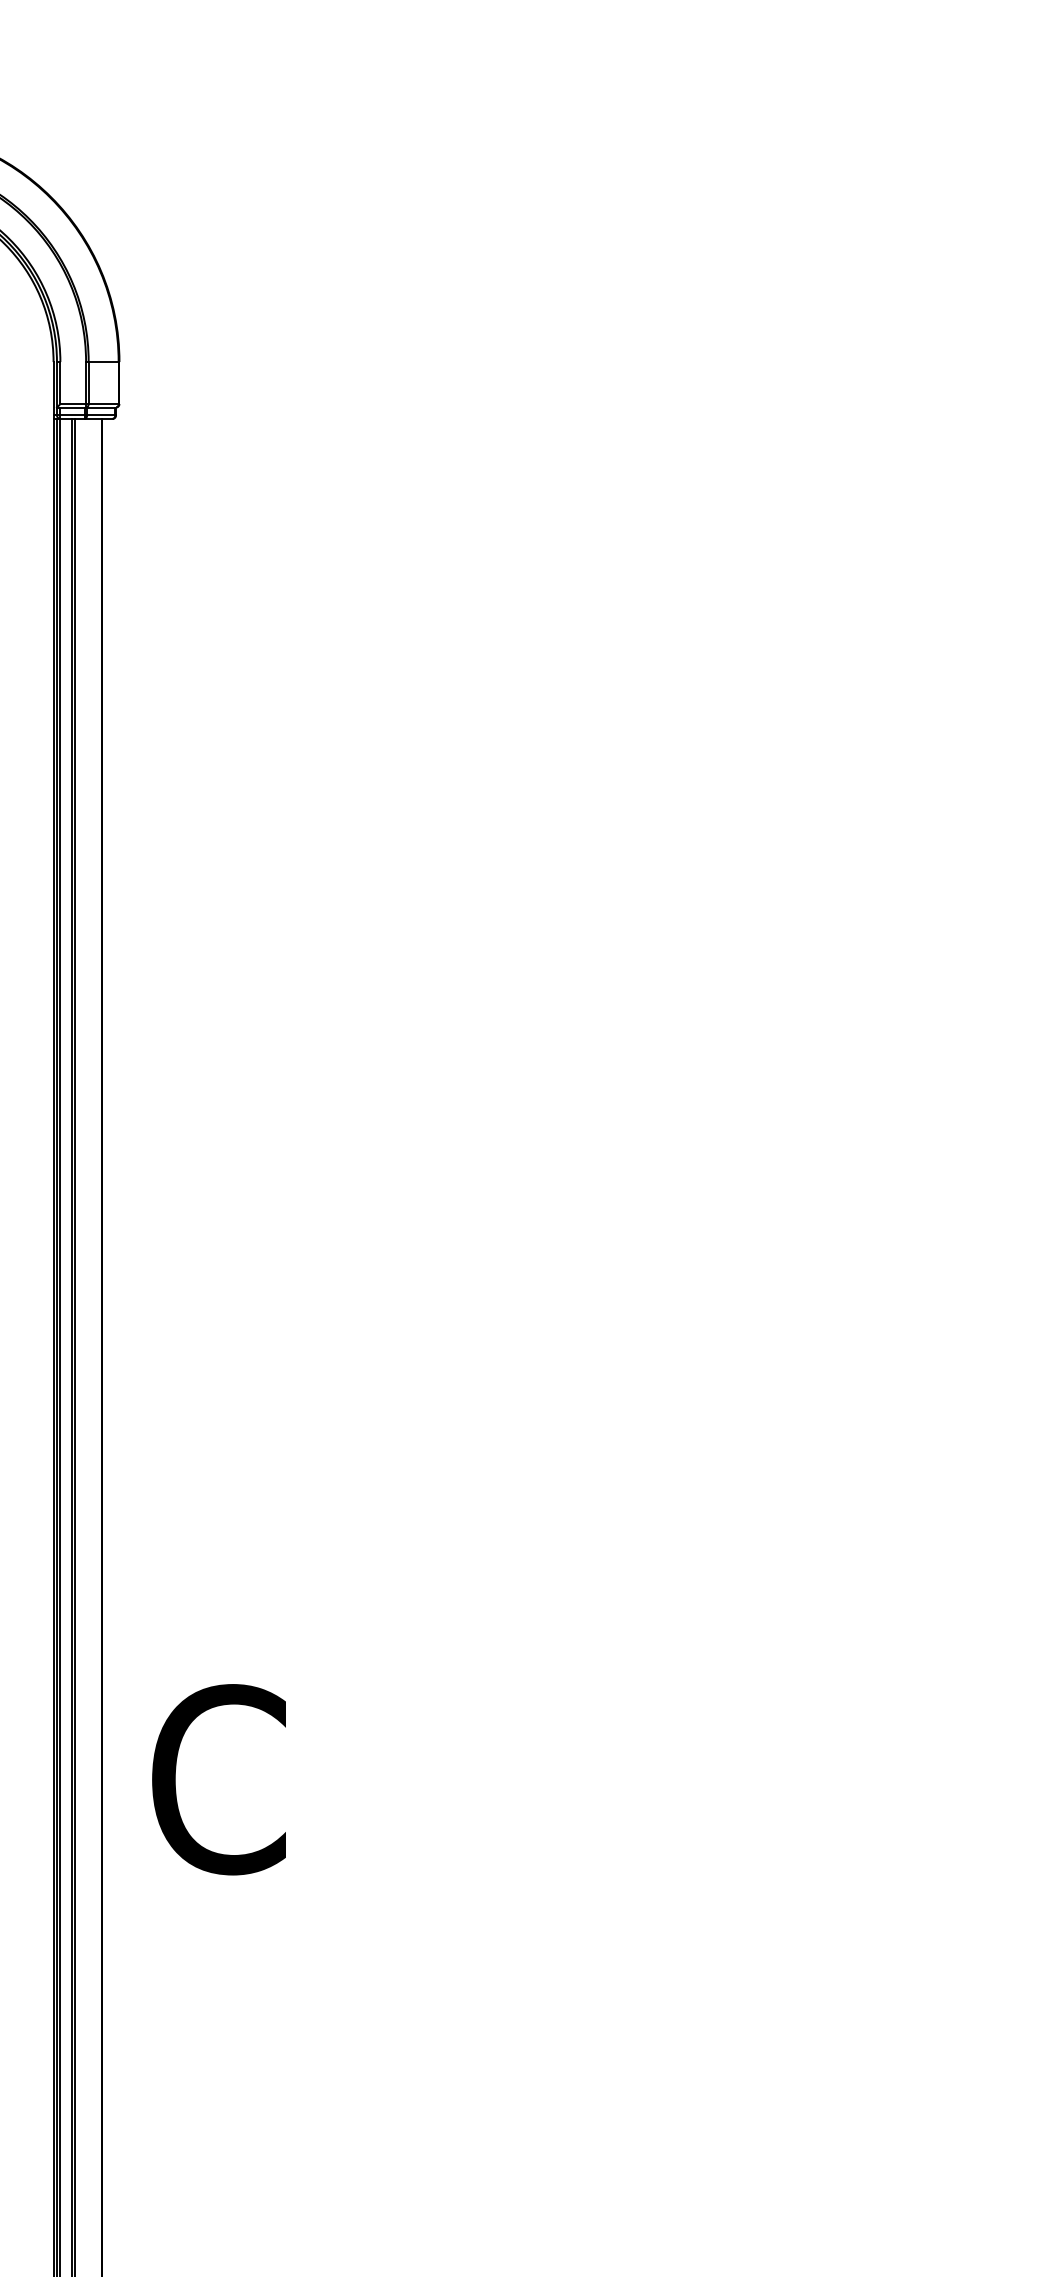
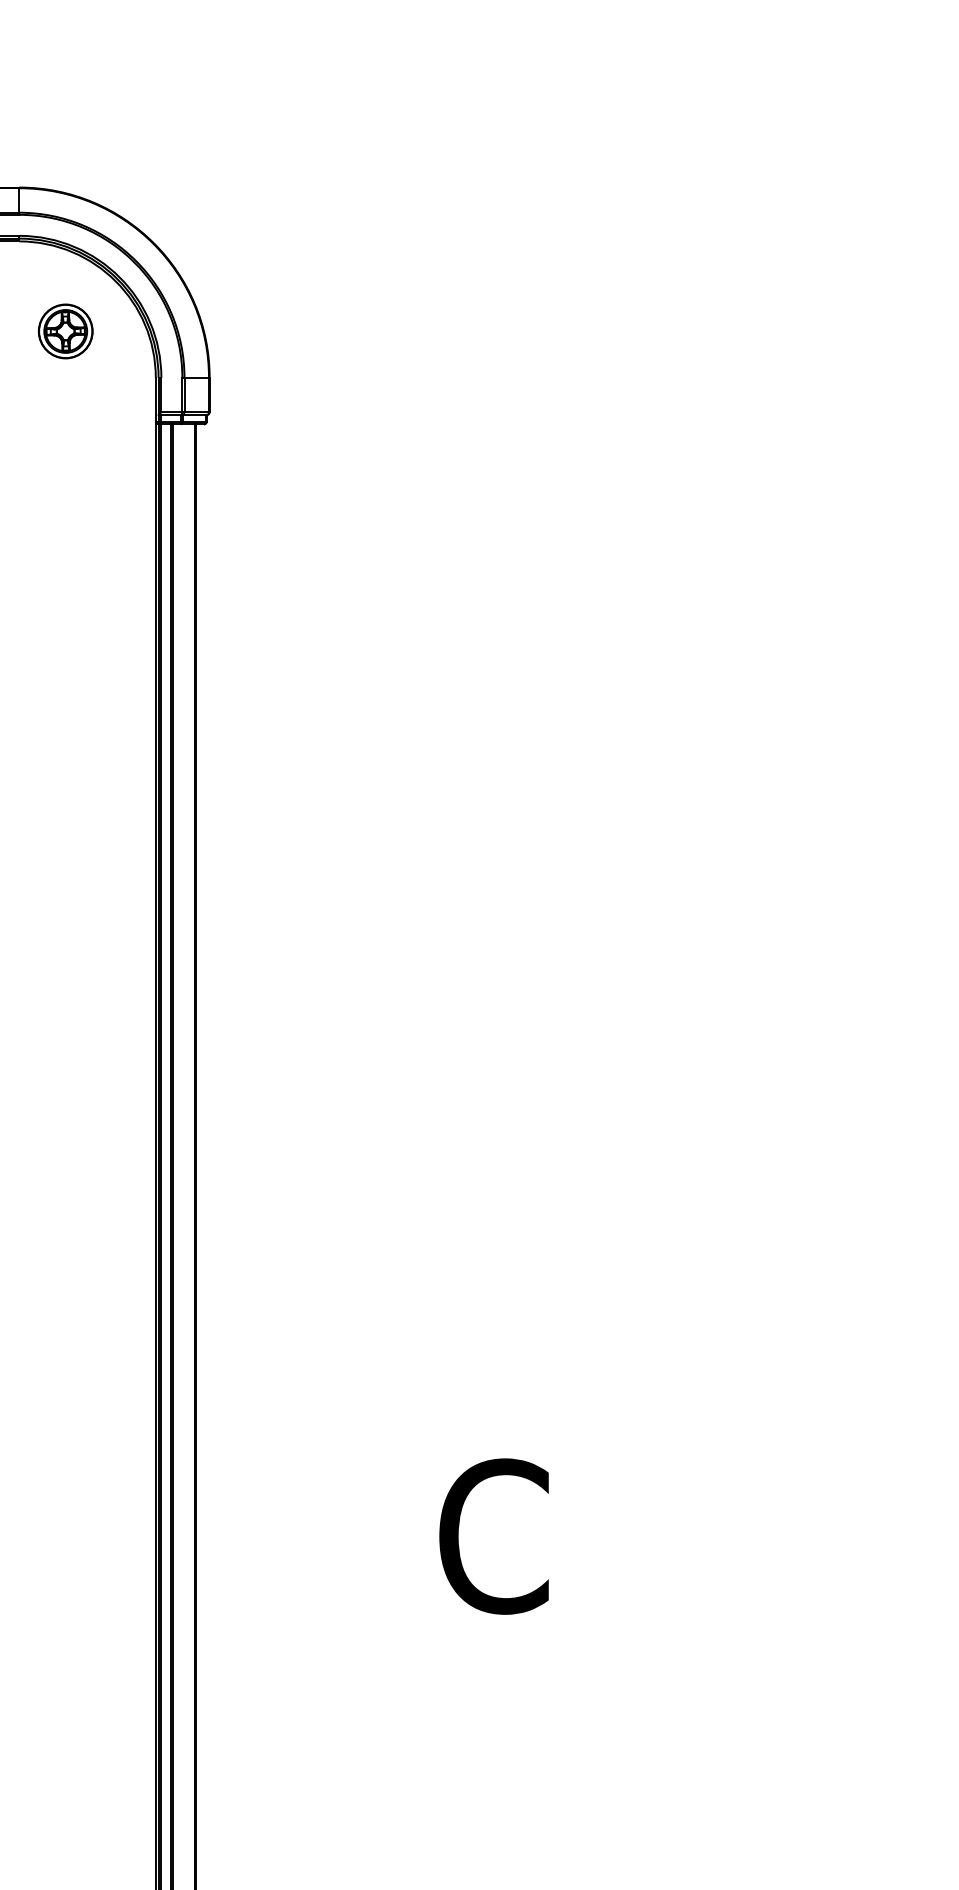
text: (218, 1779) -> (493, 1536), moved

